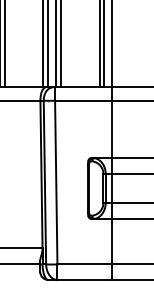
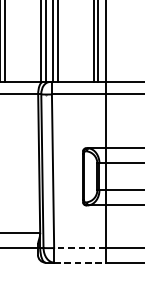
line: (84, 264) -> (79, 248), solid -> dashed
line: (85, 279) -> (80, 262), solid -> dashed

